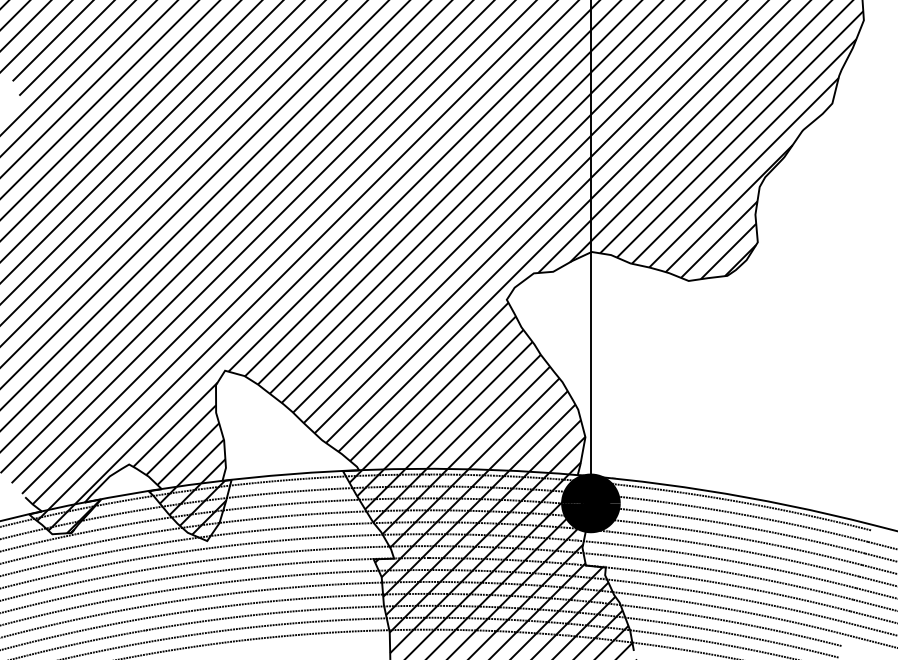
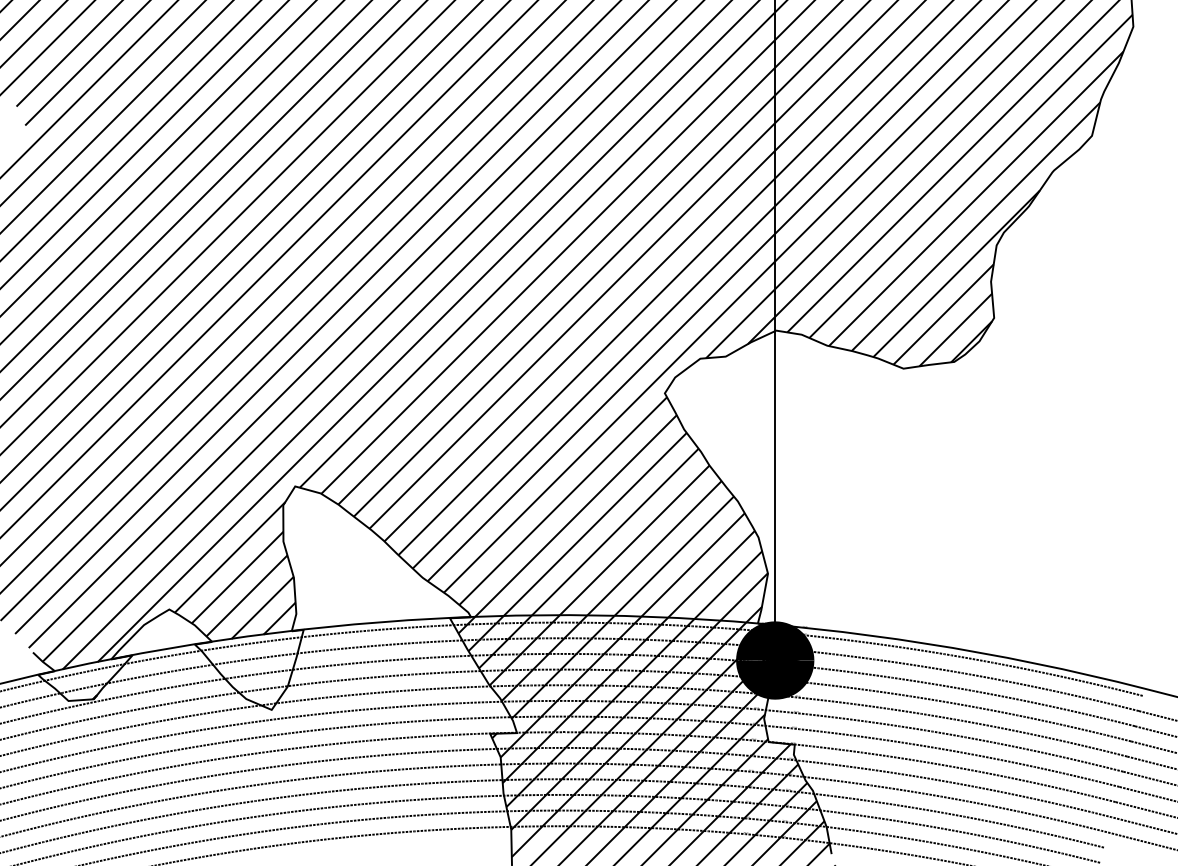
hatch: (187, 510) -> (245, 669), removed
hatch: (68, 516) -> (89, 677), removed

